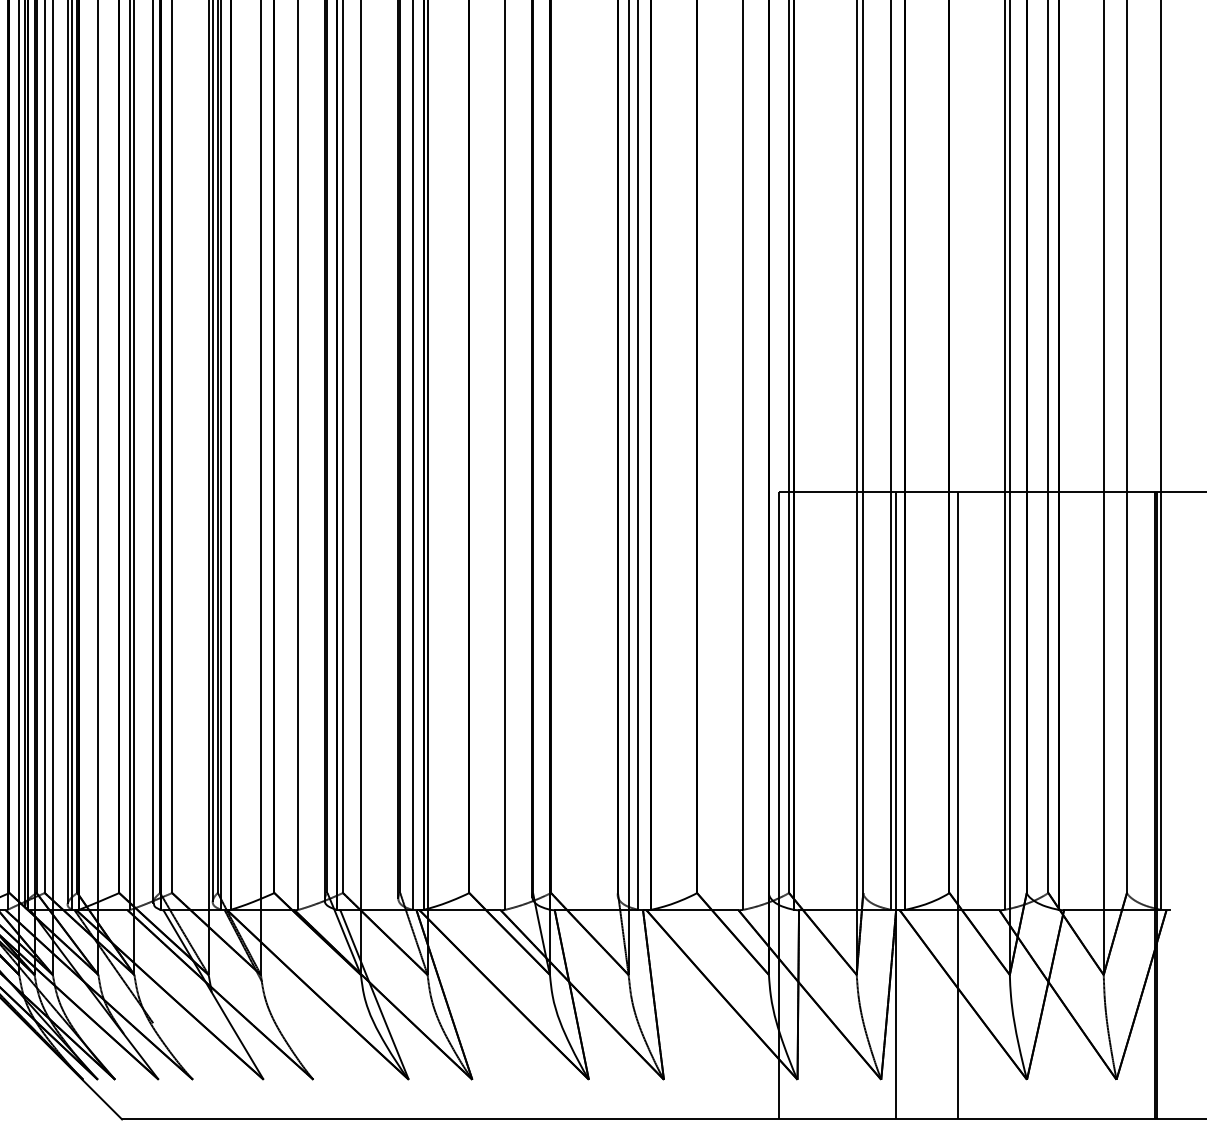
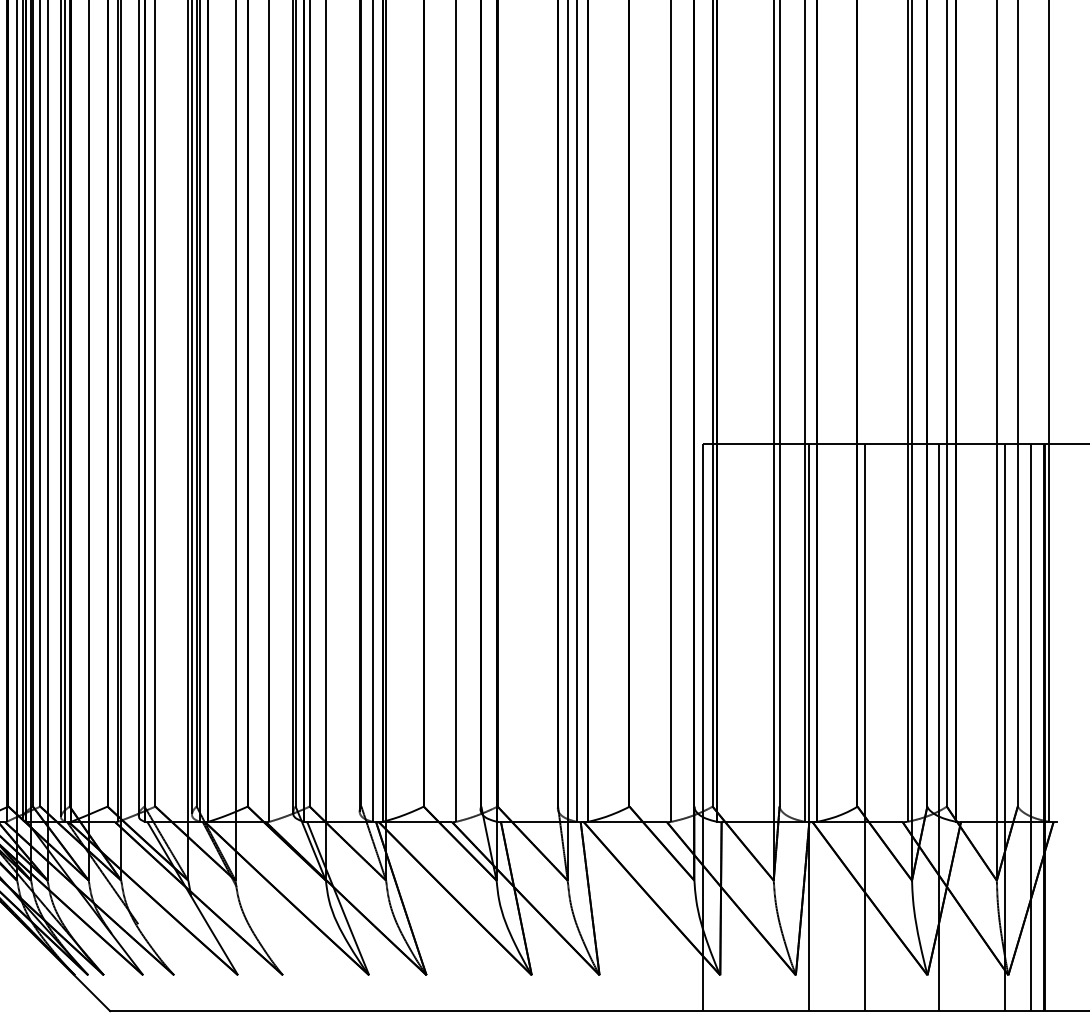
line: (1039, 805) -> (938, 727), added
line: (1112, 805) -> (1004, 727), added
line: (1142, 805) -> (1031, 727), added

